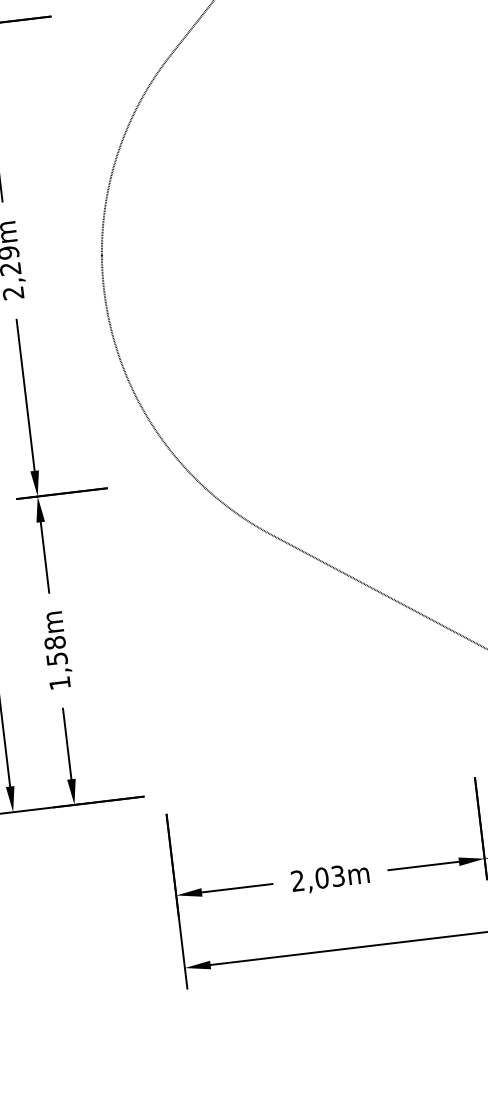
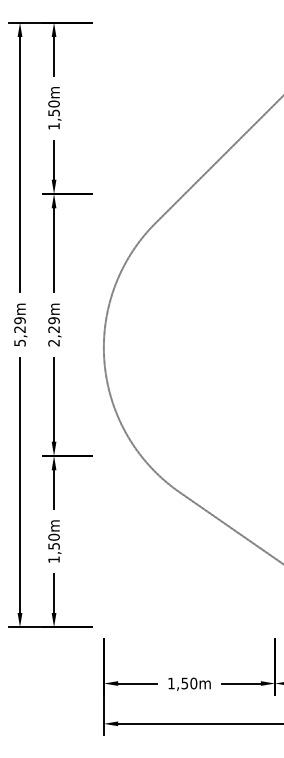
text: (53, 641) -> (53, 536), 1,58m -> 1,50m
text: (317, 878) -> (182, 683), 2,03m -> 1,50m

